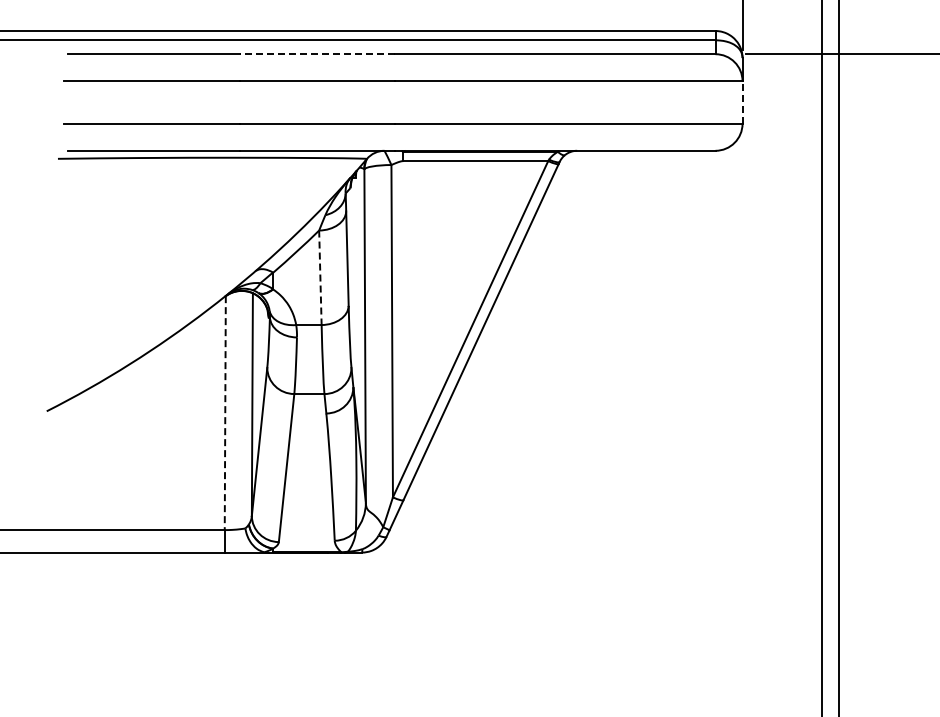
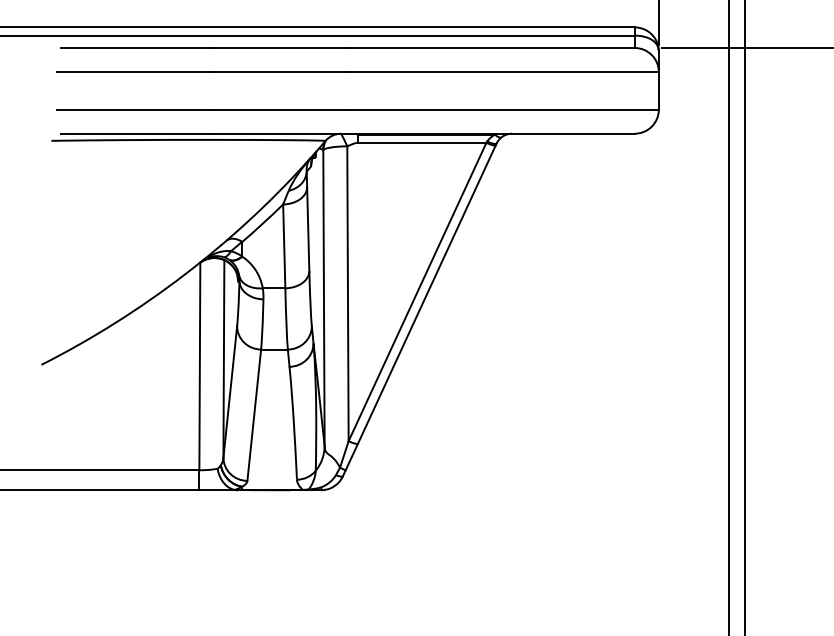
line: (317, 54) -> (281, 48), dashed -> solid
line: (742, 102) -> (658, 90), dashed -> solid
line: (320, 278) -> (284, 247), dashed -> solid
line: (225, 413) -> (200, 366), dashed -> solid

